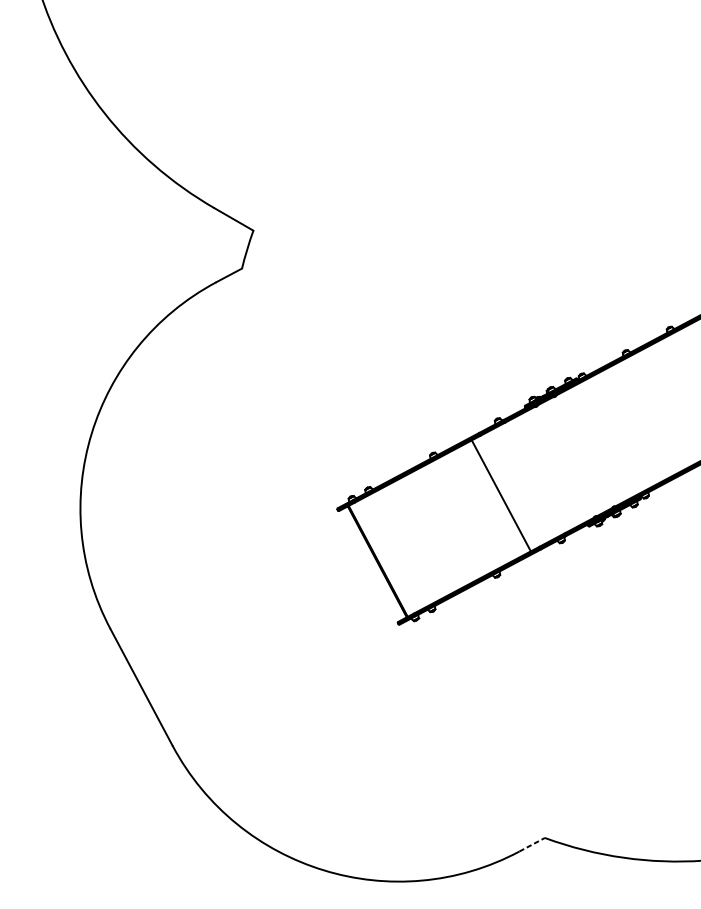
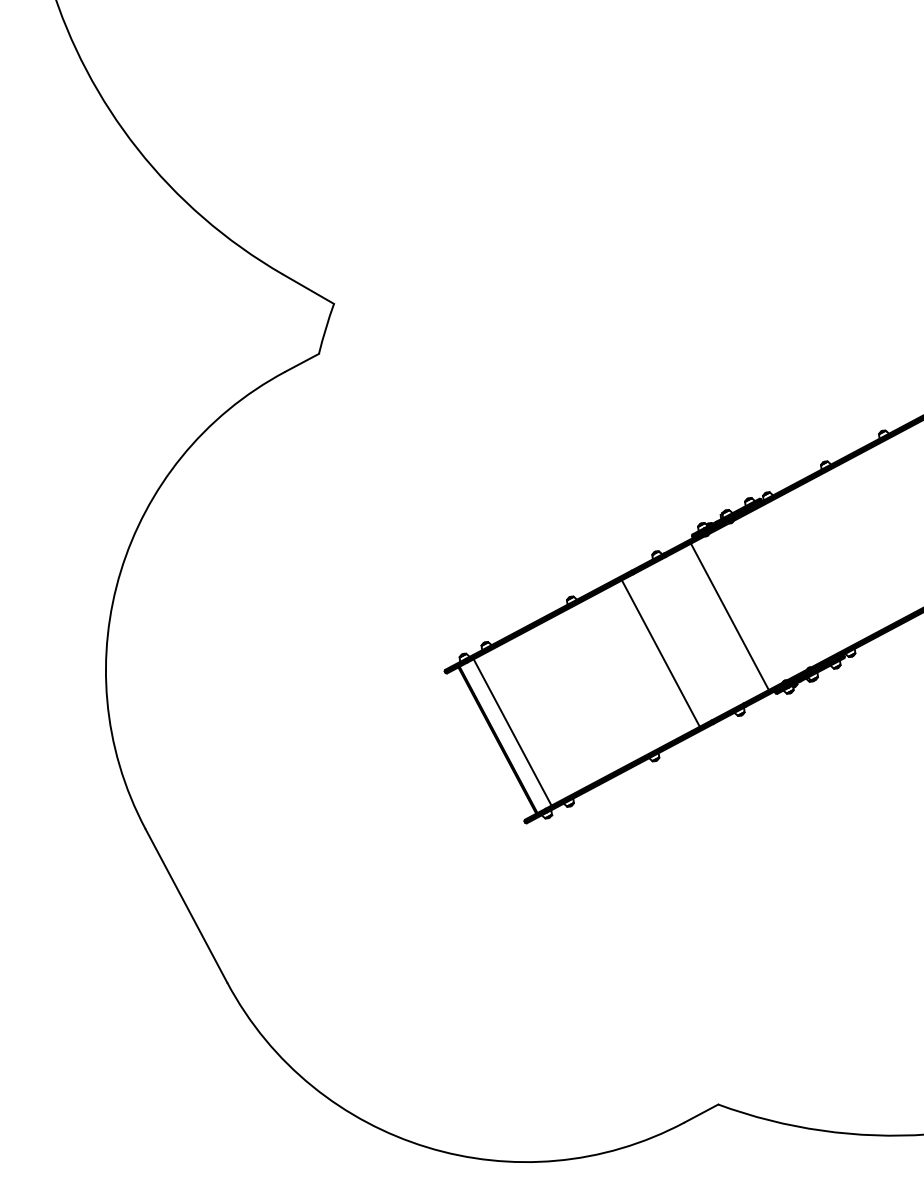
line: (553, 467) -> (729, 616), added
line: (388, 555) -> (512, 732), added
line: (532, 844) -> (701, 1113), dashed -> solid

